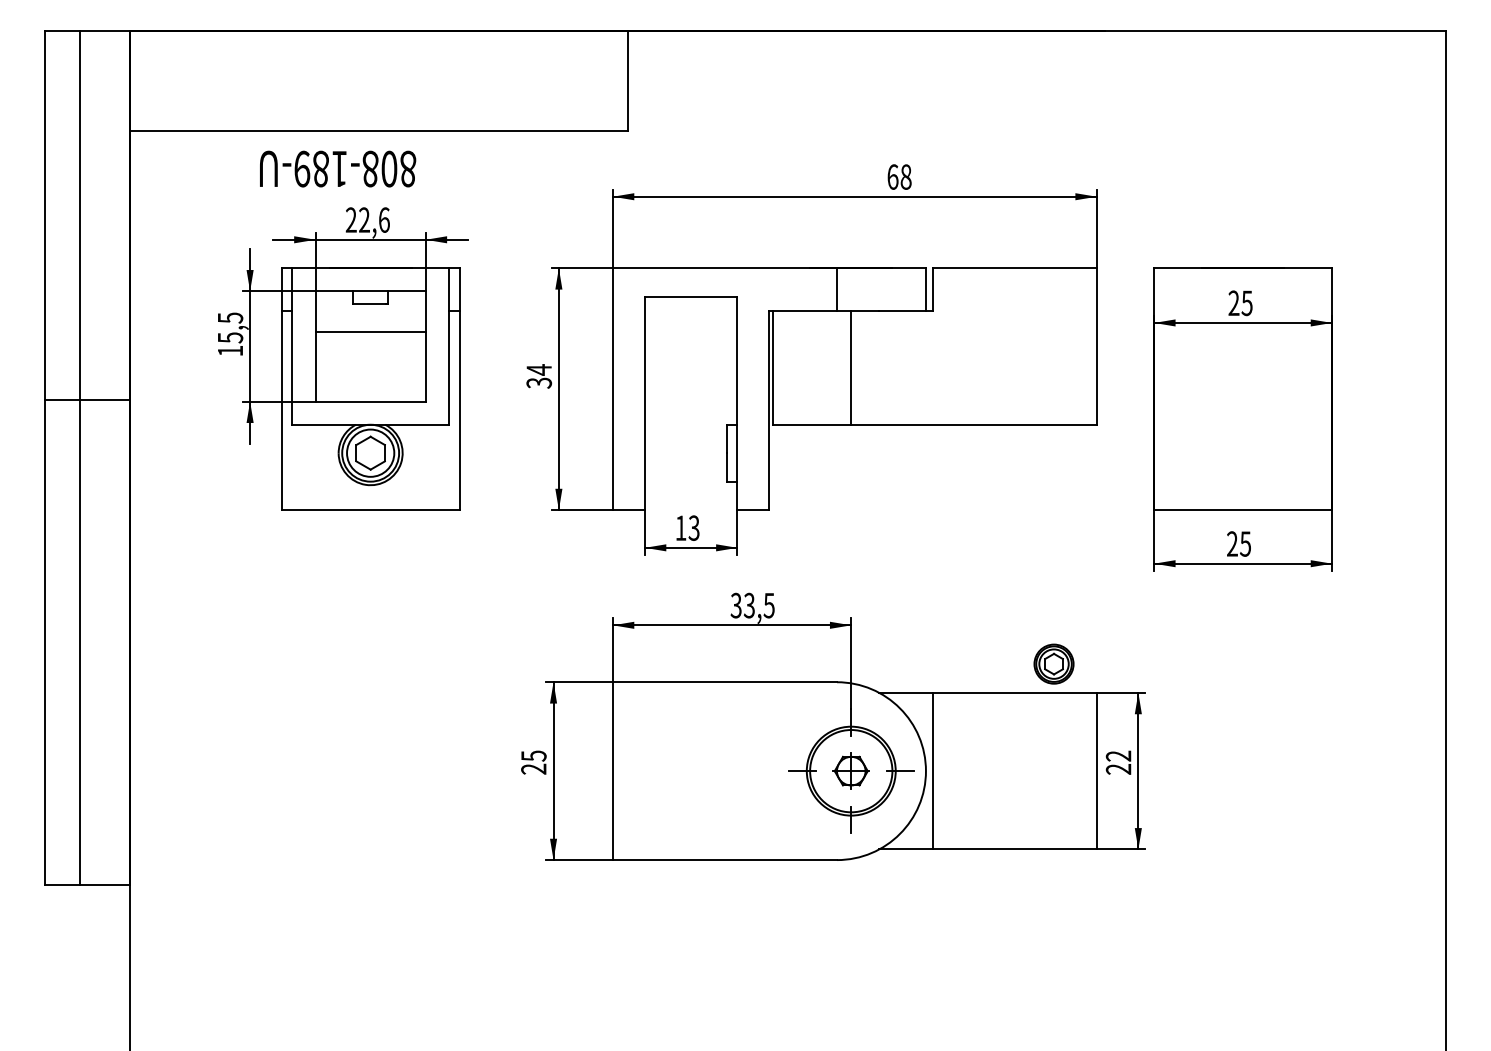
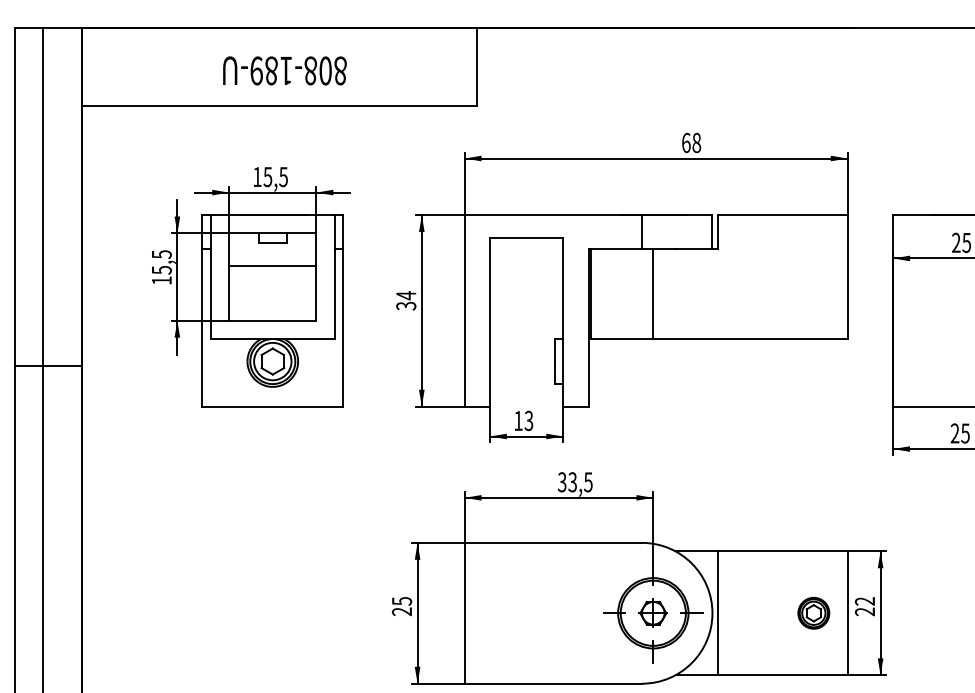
text: (338, 168) -> (285, 70), moved
text: (367, 219) -> (270, 176), 22,6 -> 15,5
line: (87, 400) -> (48, 365), moved
part: (1053, 663) -> (813, 612), moved

